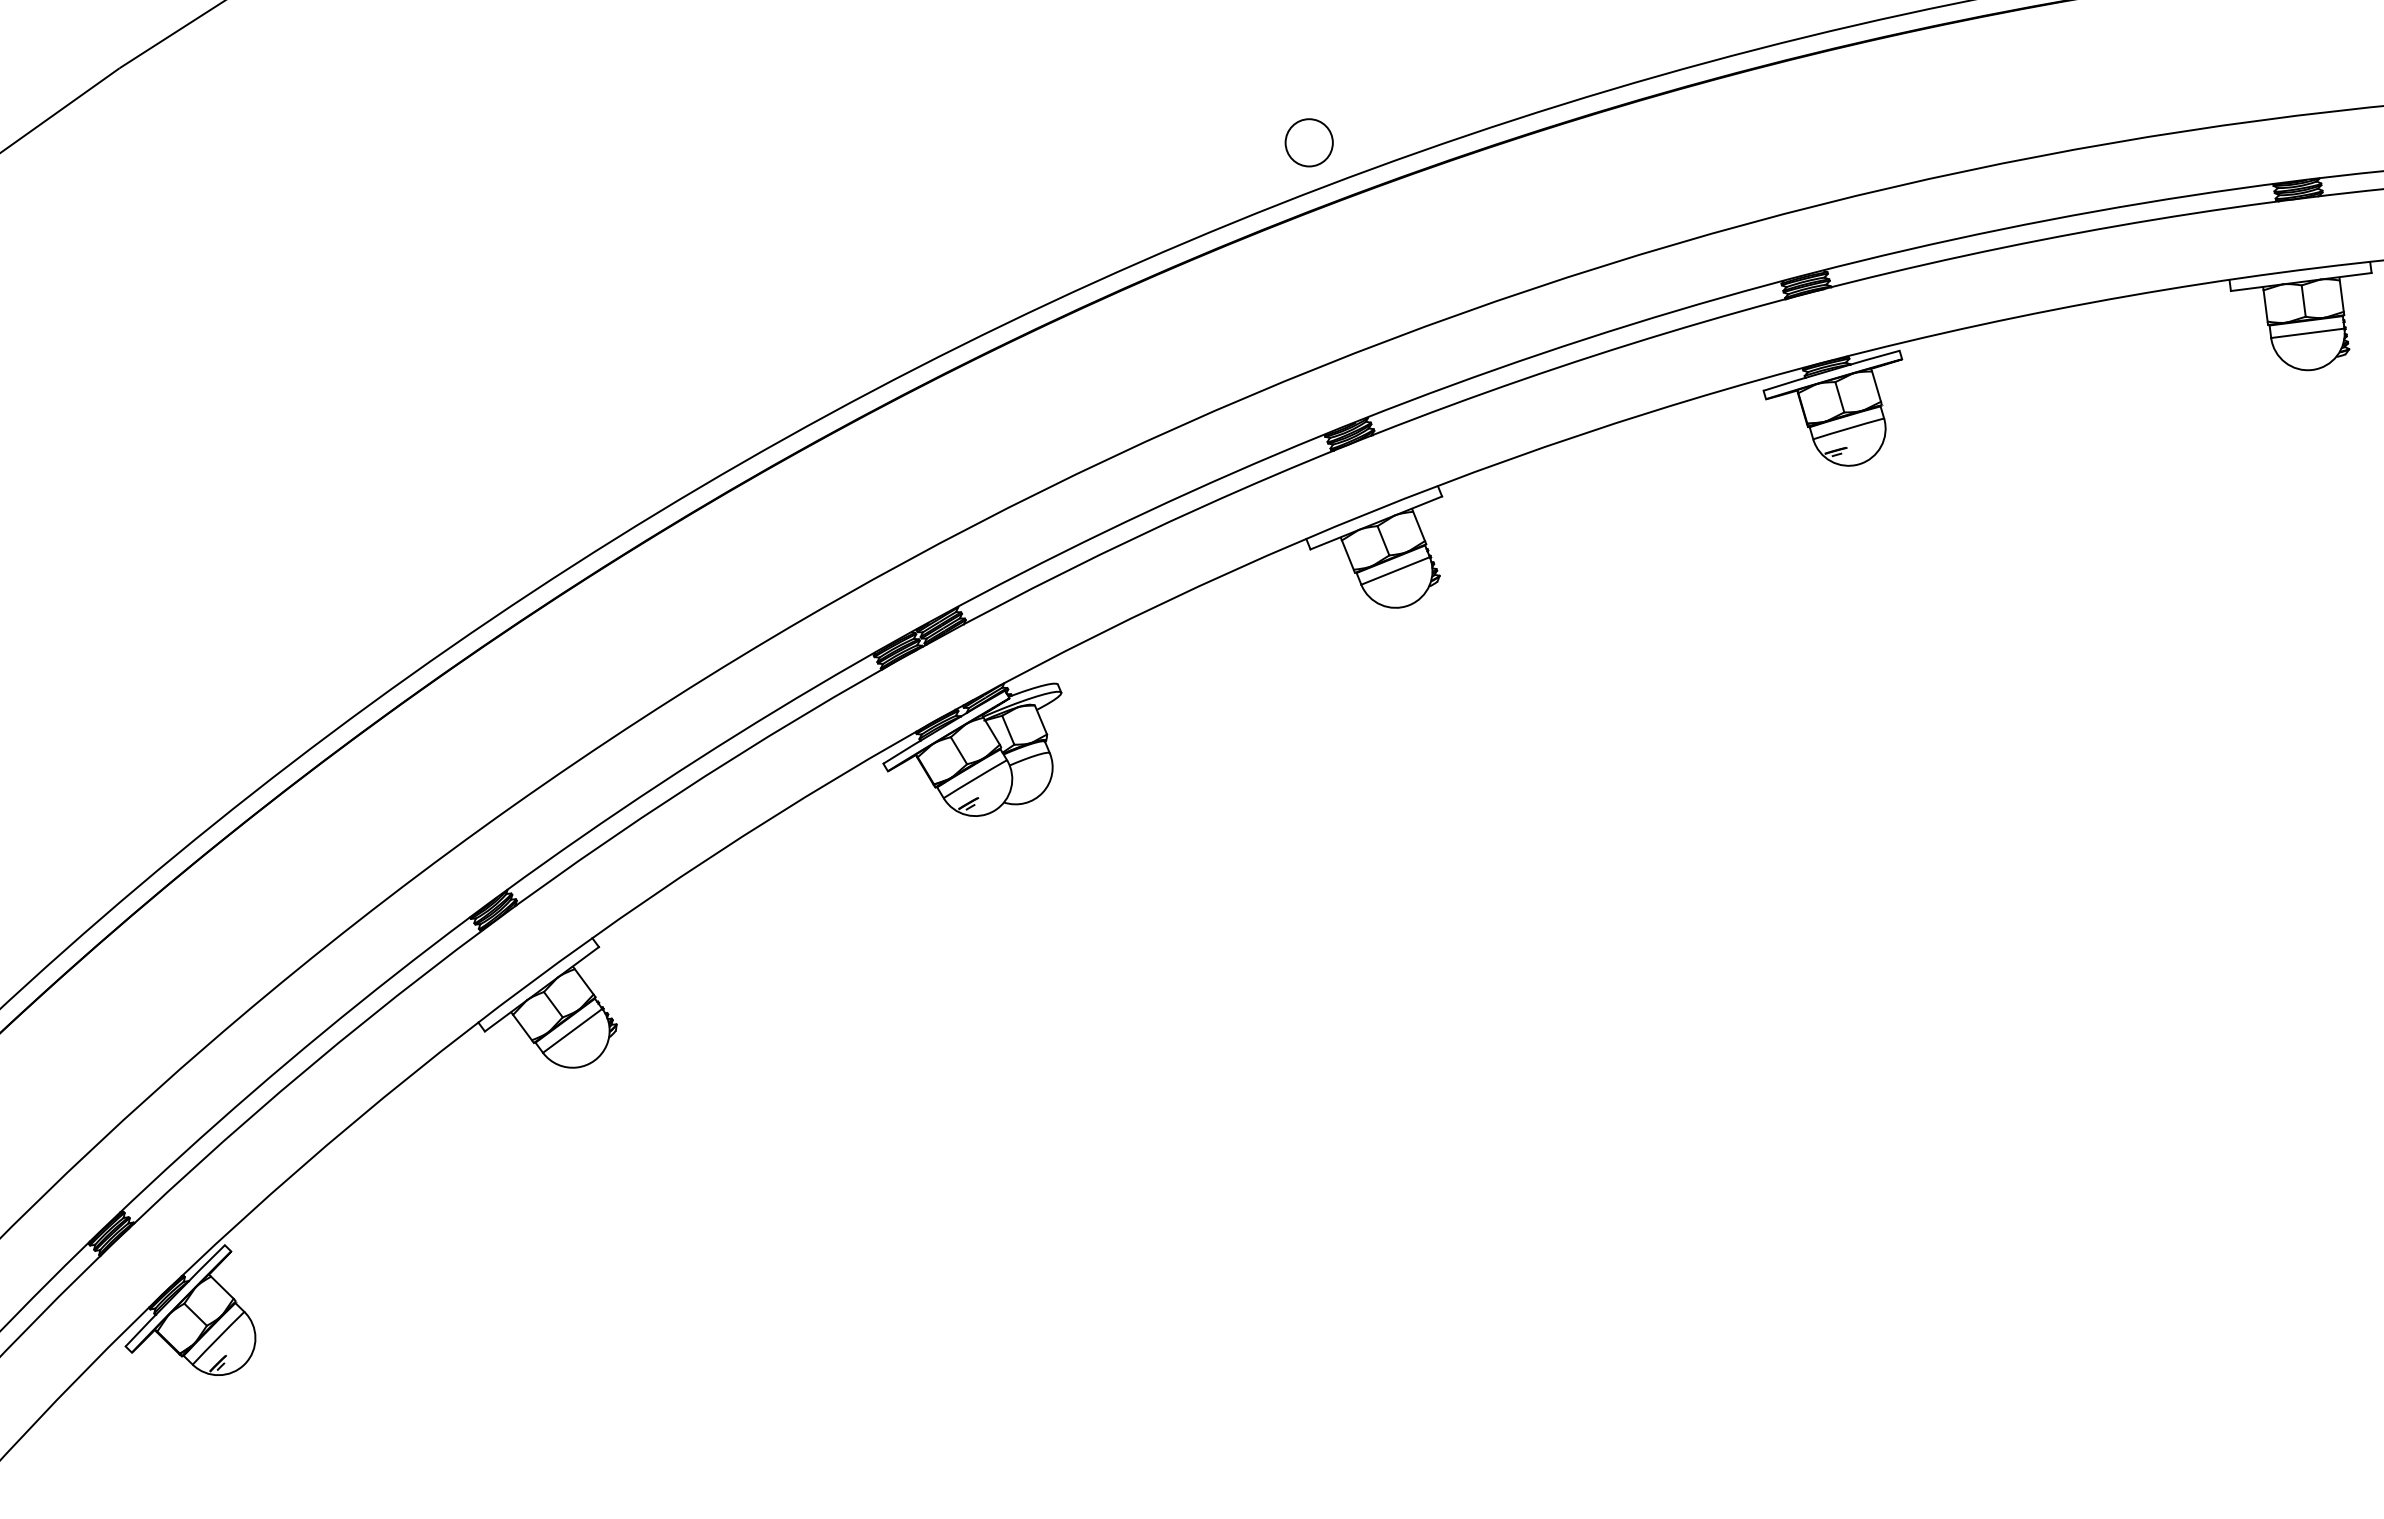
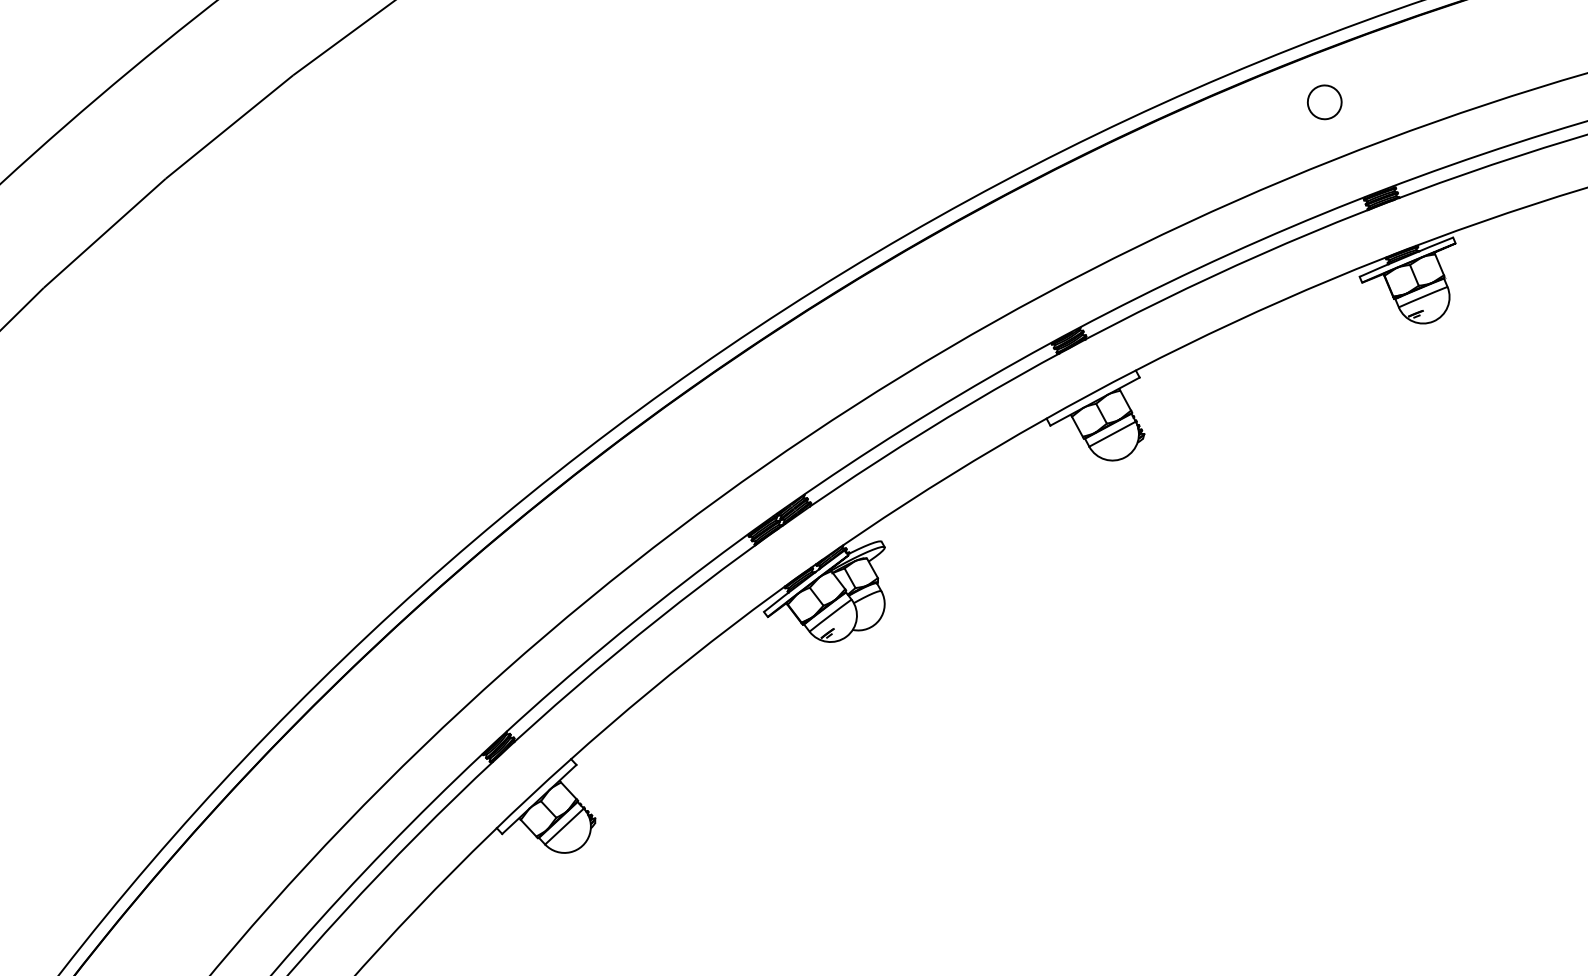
circle: (1308, 142) -> (1324, 102), moved

